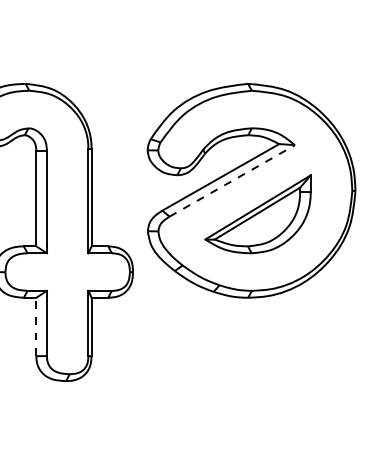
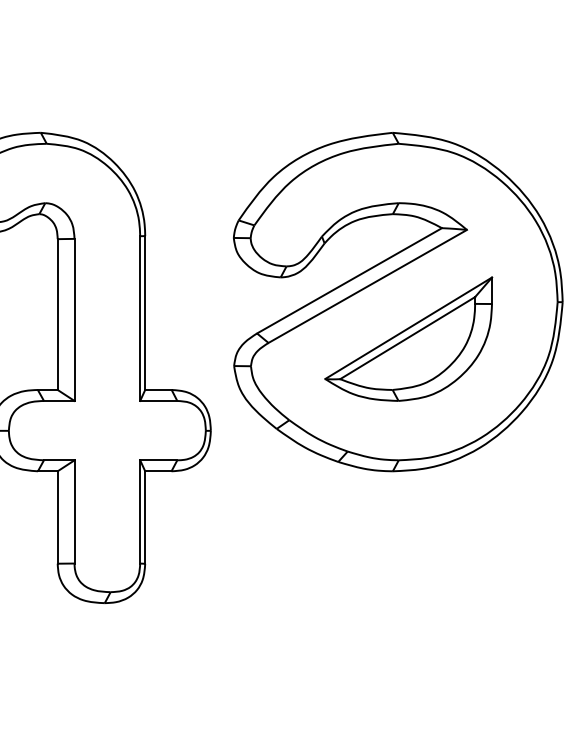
line: (232, 180) -> (368, 285), dashed -> solid
line: (36, 326) -> (57, 516), dashed -> solid

